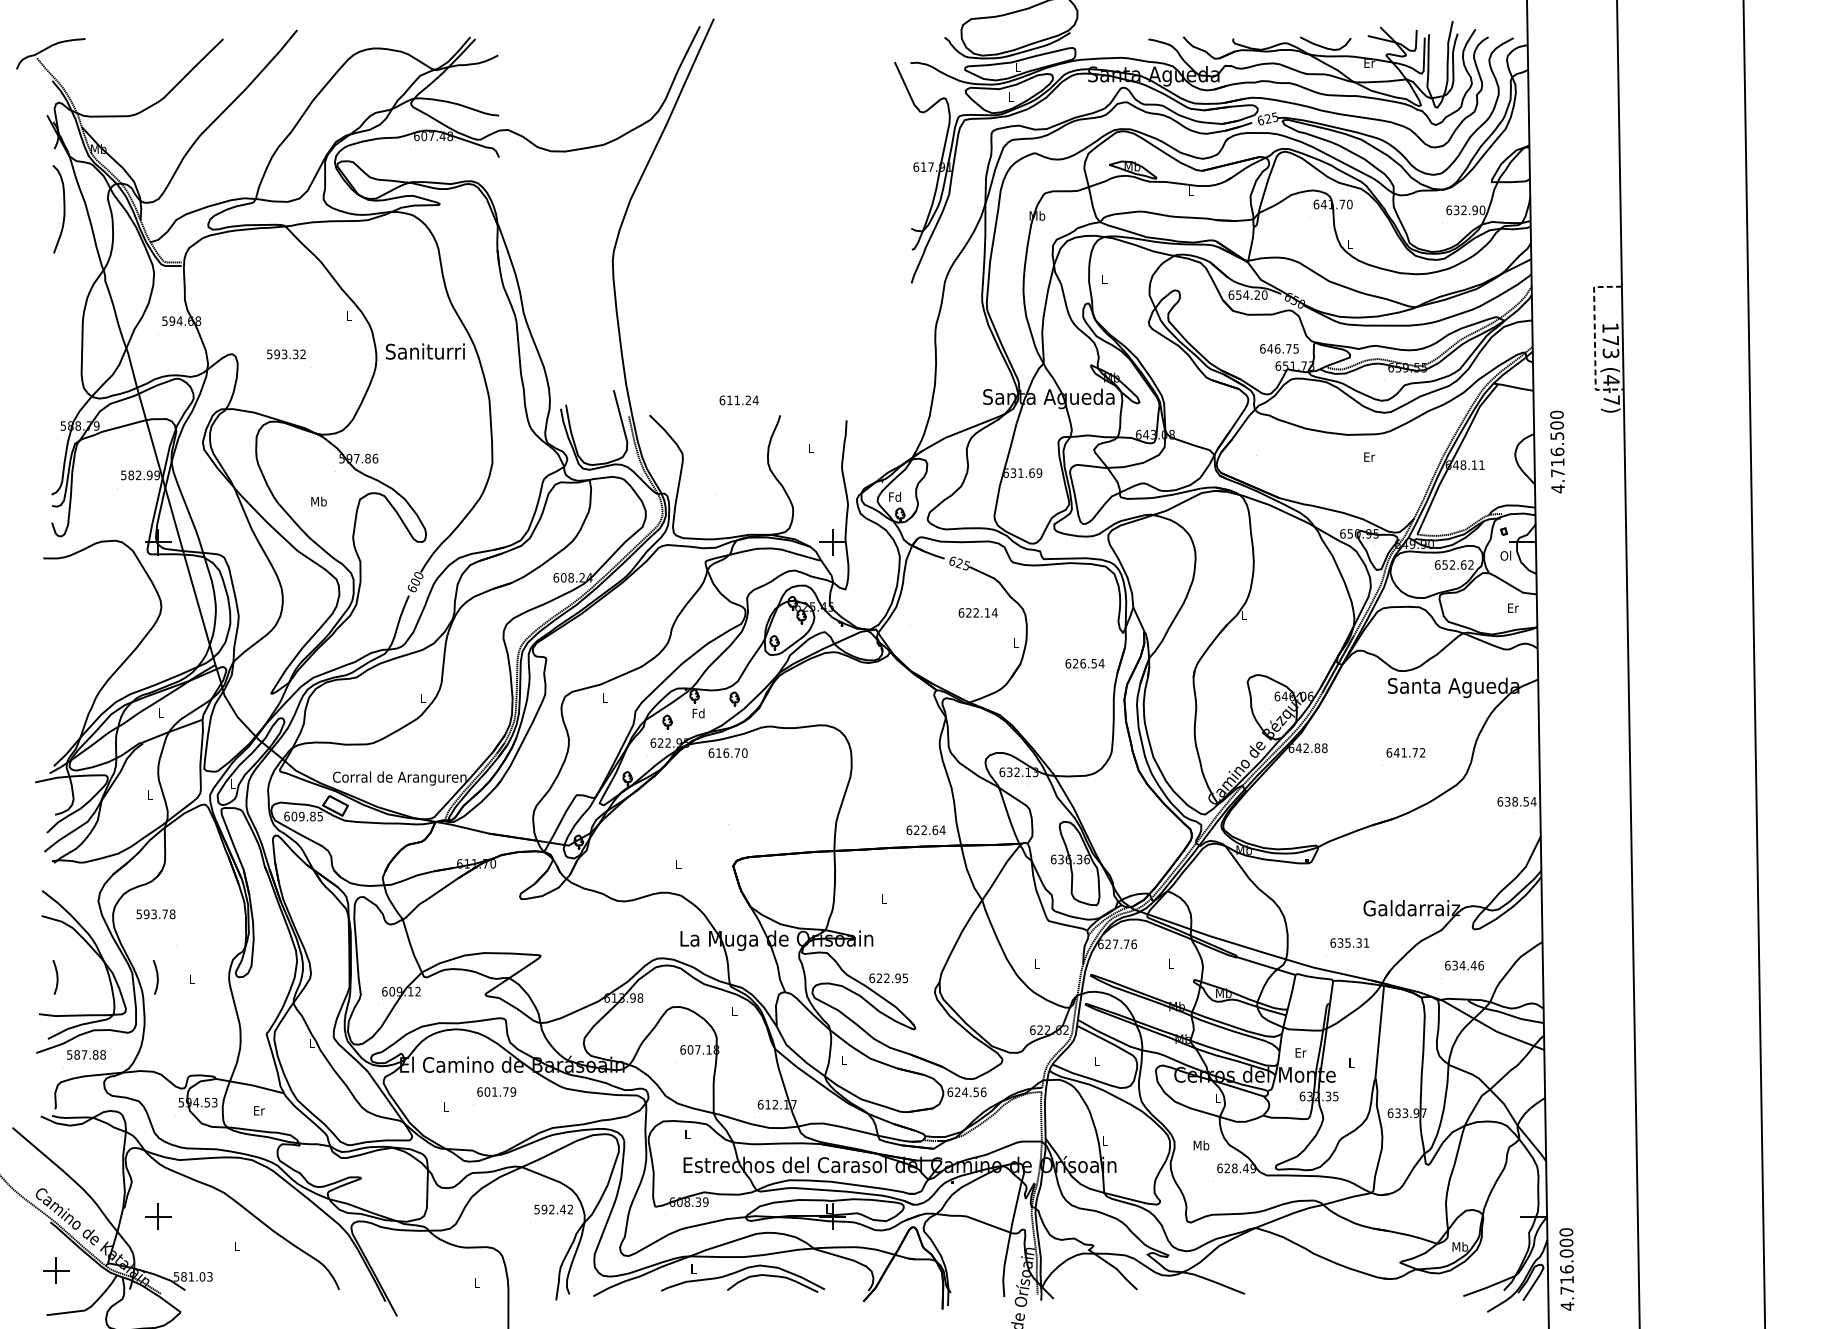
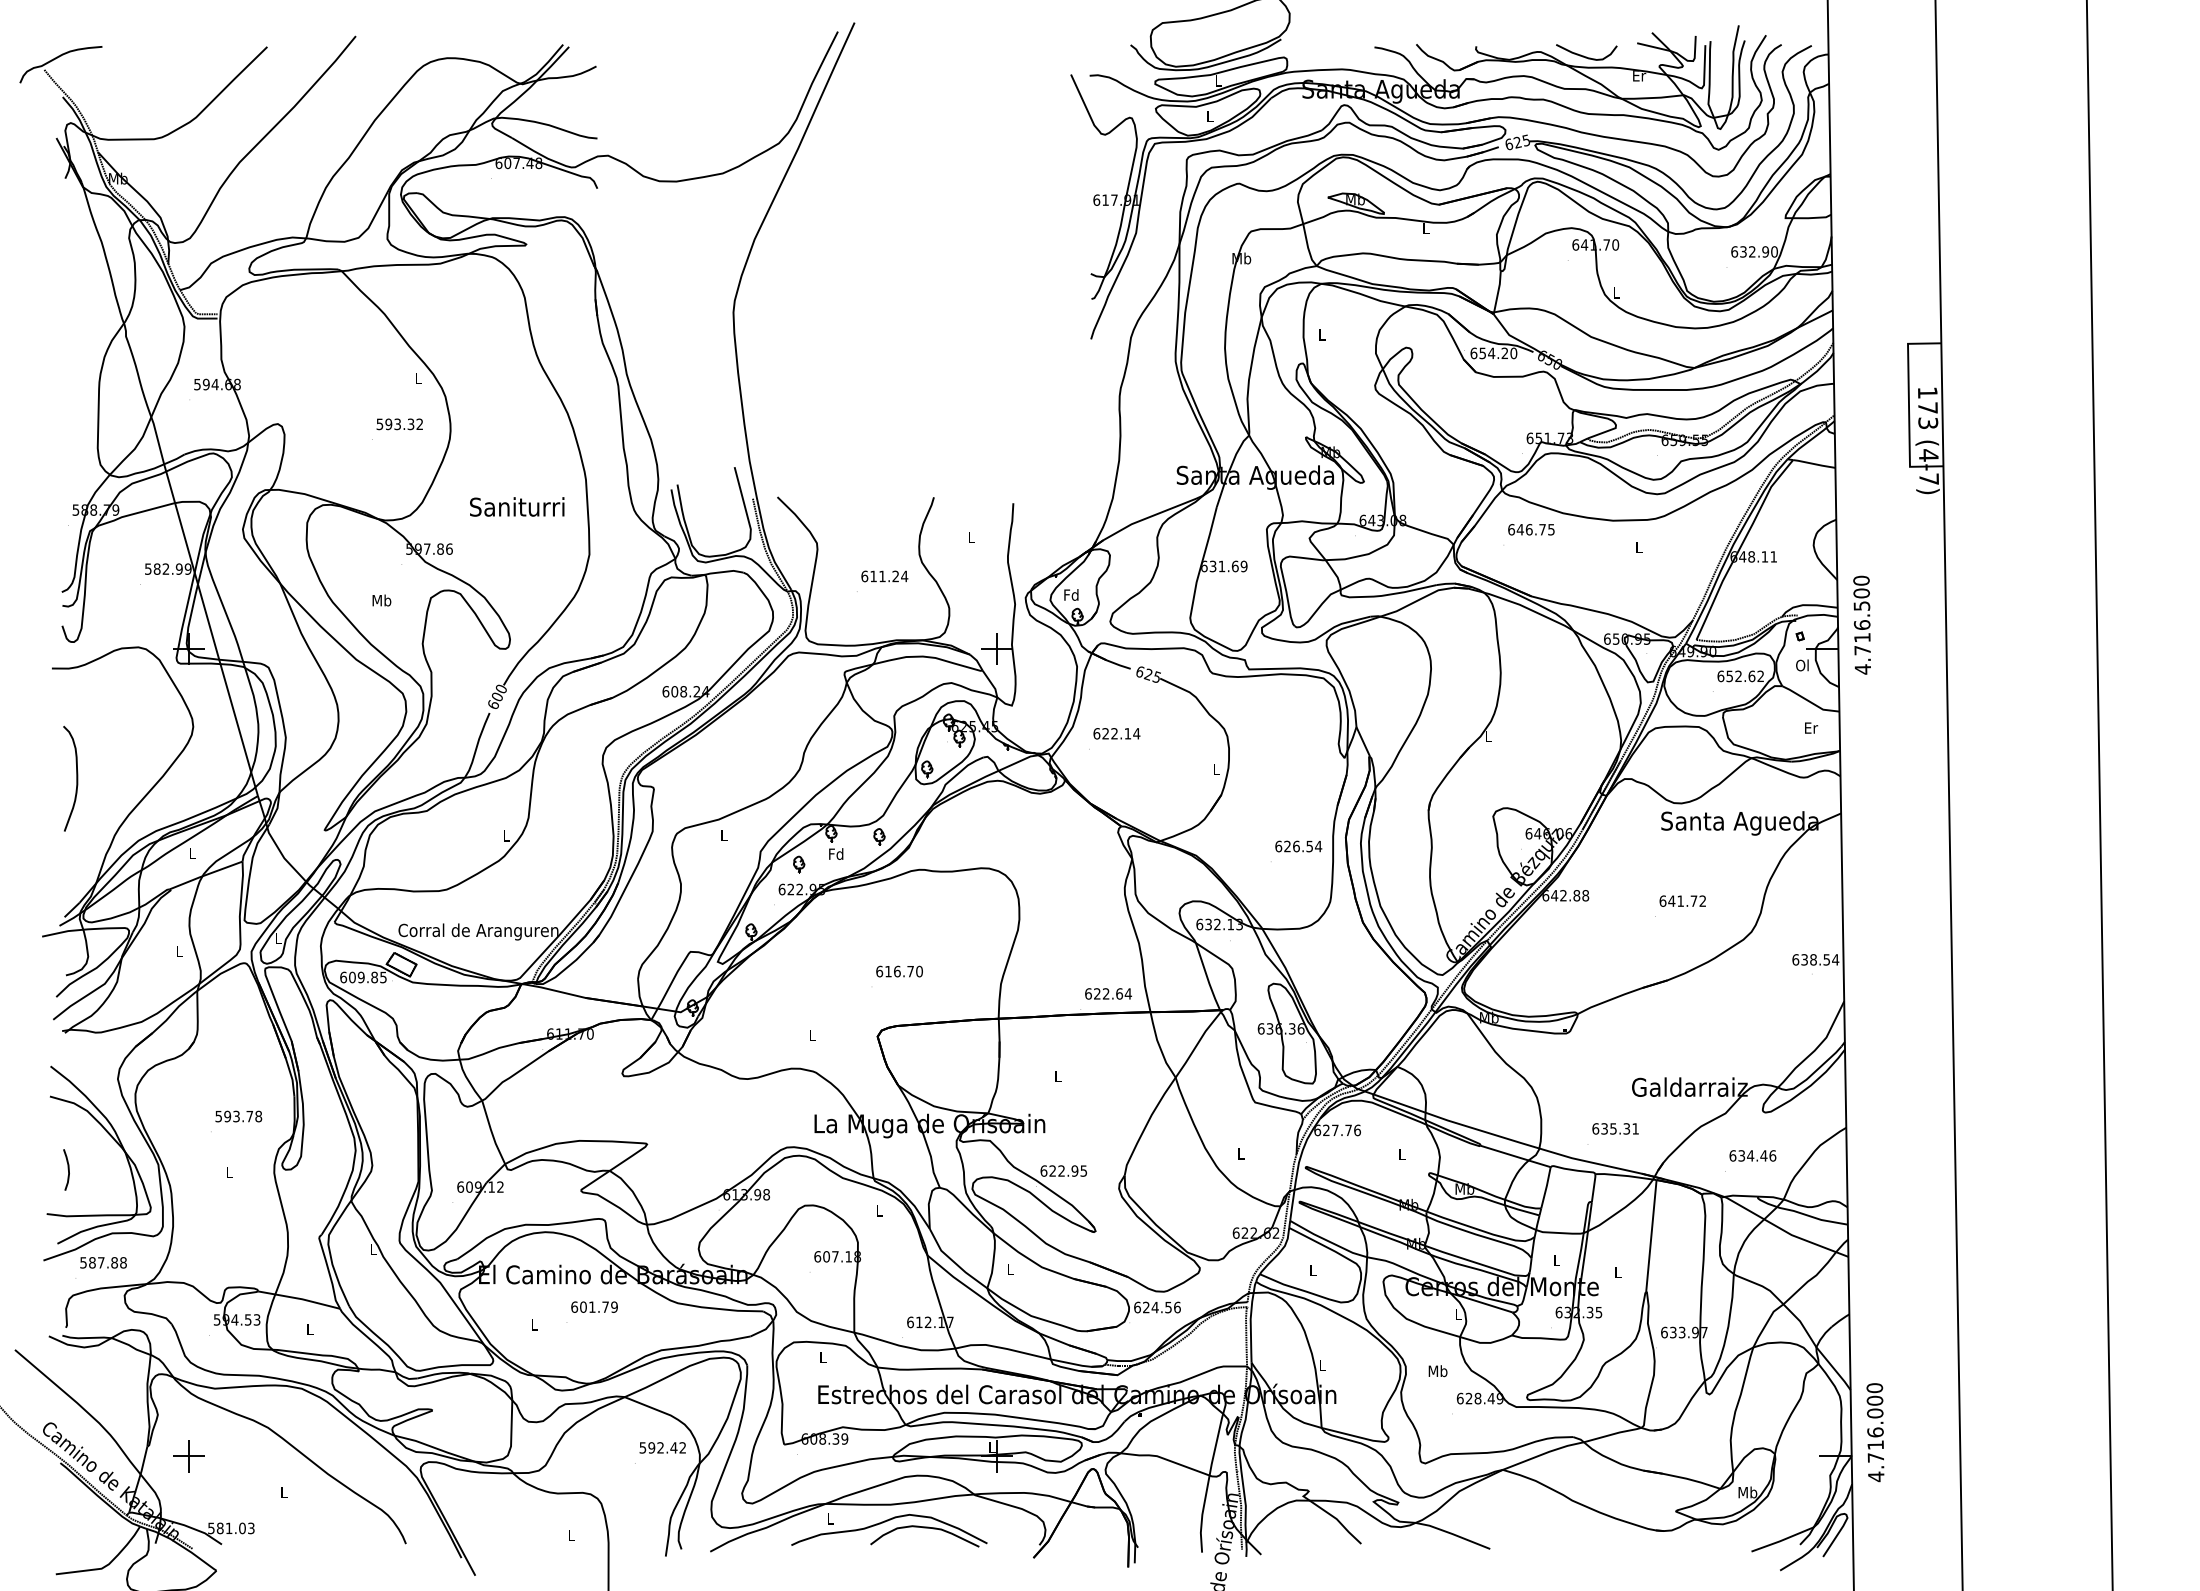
curve: (63, 209) -> (76, 778), moved
line: (1595, 338) -> (1909, 405), dashed -> solid
text: (1279, 348) -> (1531, 529), moved
text: (425, 351) -> (517, 506), moved
text: (286, 354) -> (399, 424), moved
text: (738, 400) -> (884, 576), moved
text: (1556, 451) -> (1861, 624), moved
text: (1368, 456) -> (1638, 546), Er -> L
text: (977, 612) -> (1116, 733), moved
text: (1084, 663) -> (1298, 846), moved
text: (728, 753) -> (899, 971), moved
text: (155, 914) -> (238, 1116), moved
curve: (156, 976) -> (187, 1169), removed
text: (1300, 1052) -> (1556, 1259), Er -> L
text: (259, 1110) -> (310, 1329), Er -> L
text: (1566, 1269) -> (1875, 1432), moved
part: (55, 1271) -> (66, 1521), removed

